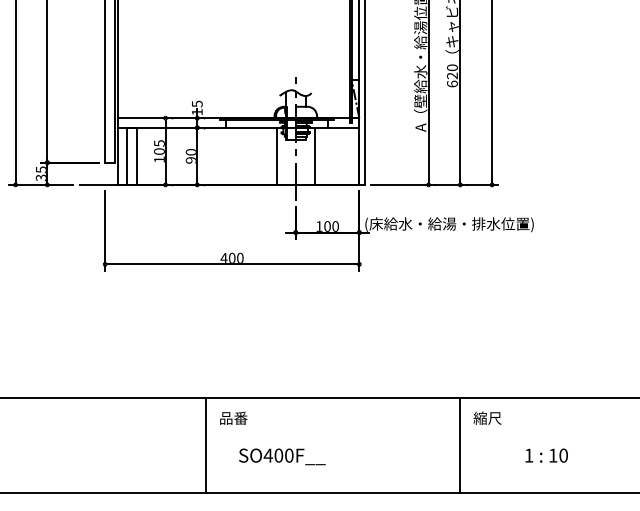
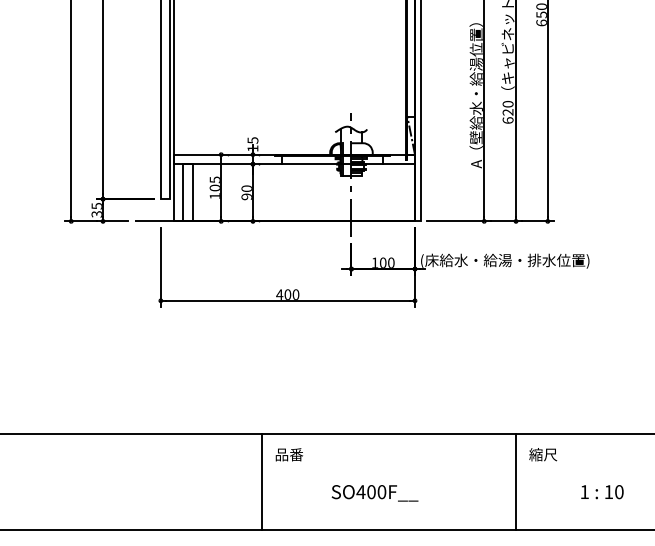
line: (276, 156) -> (332, 192), removed
line: (314, 156) -> (370, 192), removed
text: (281, 457) -> (374, 493), moved

